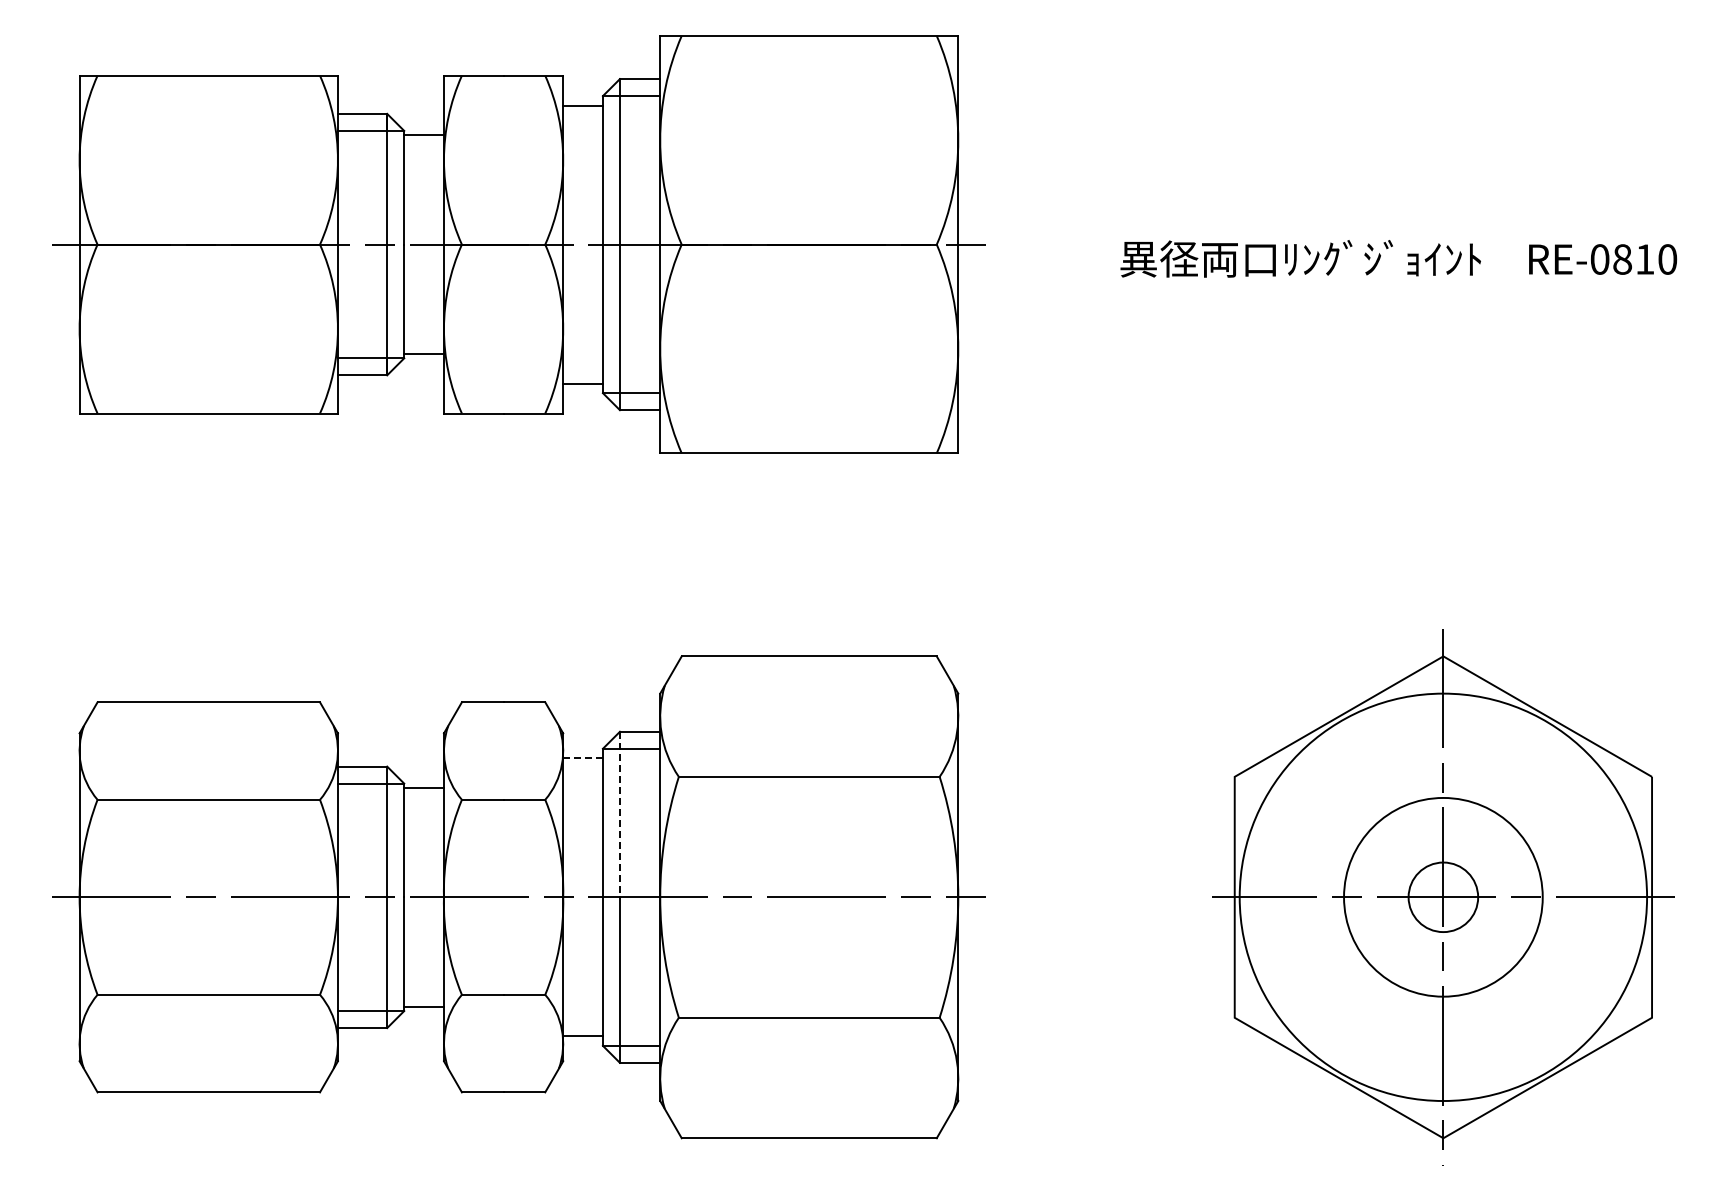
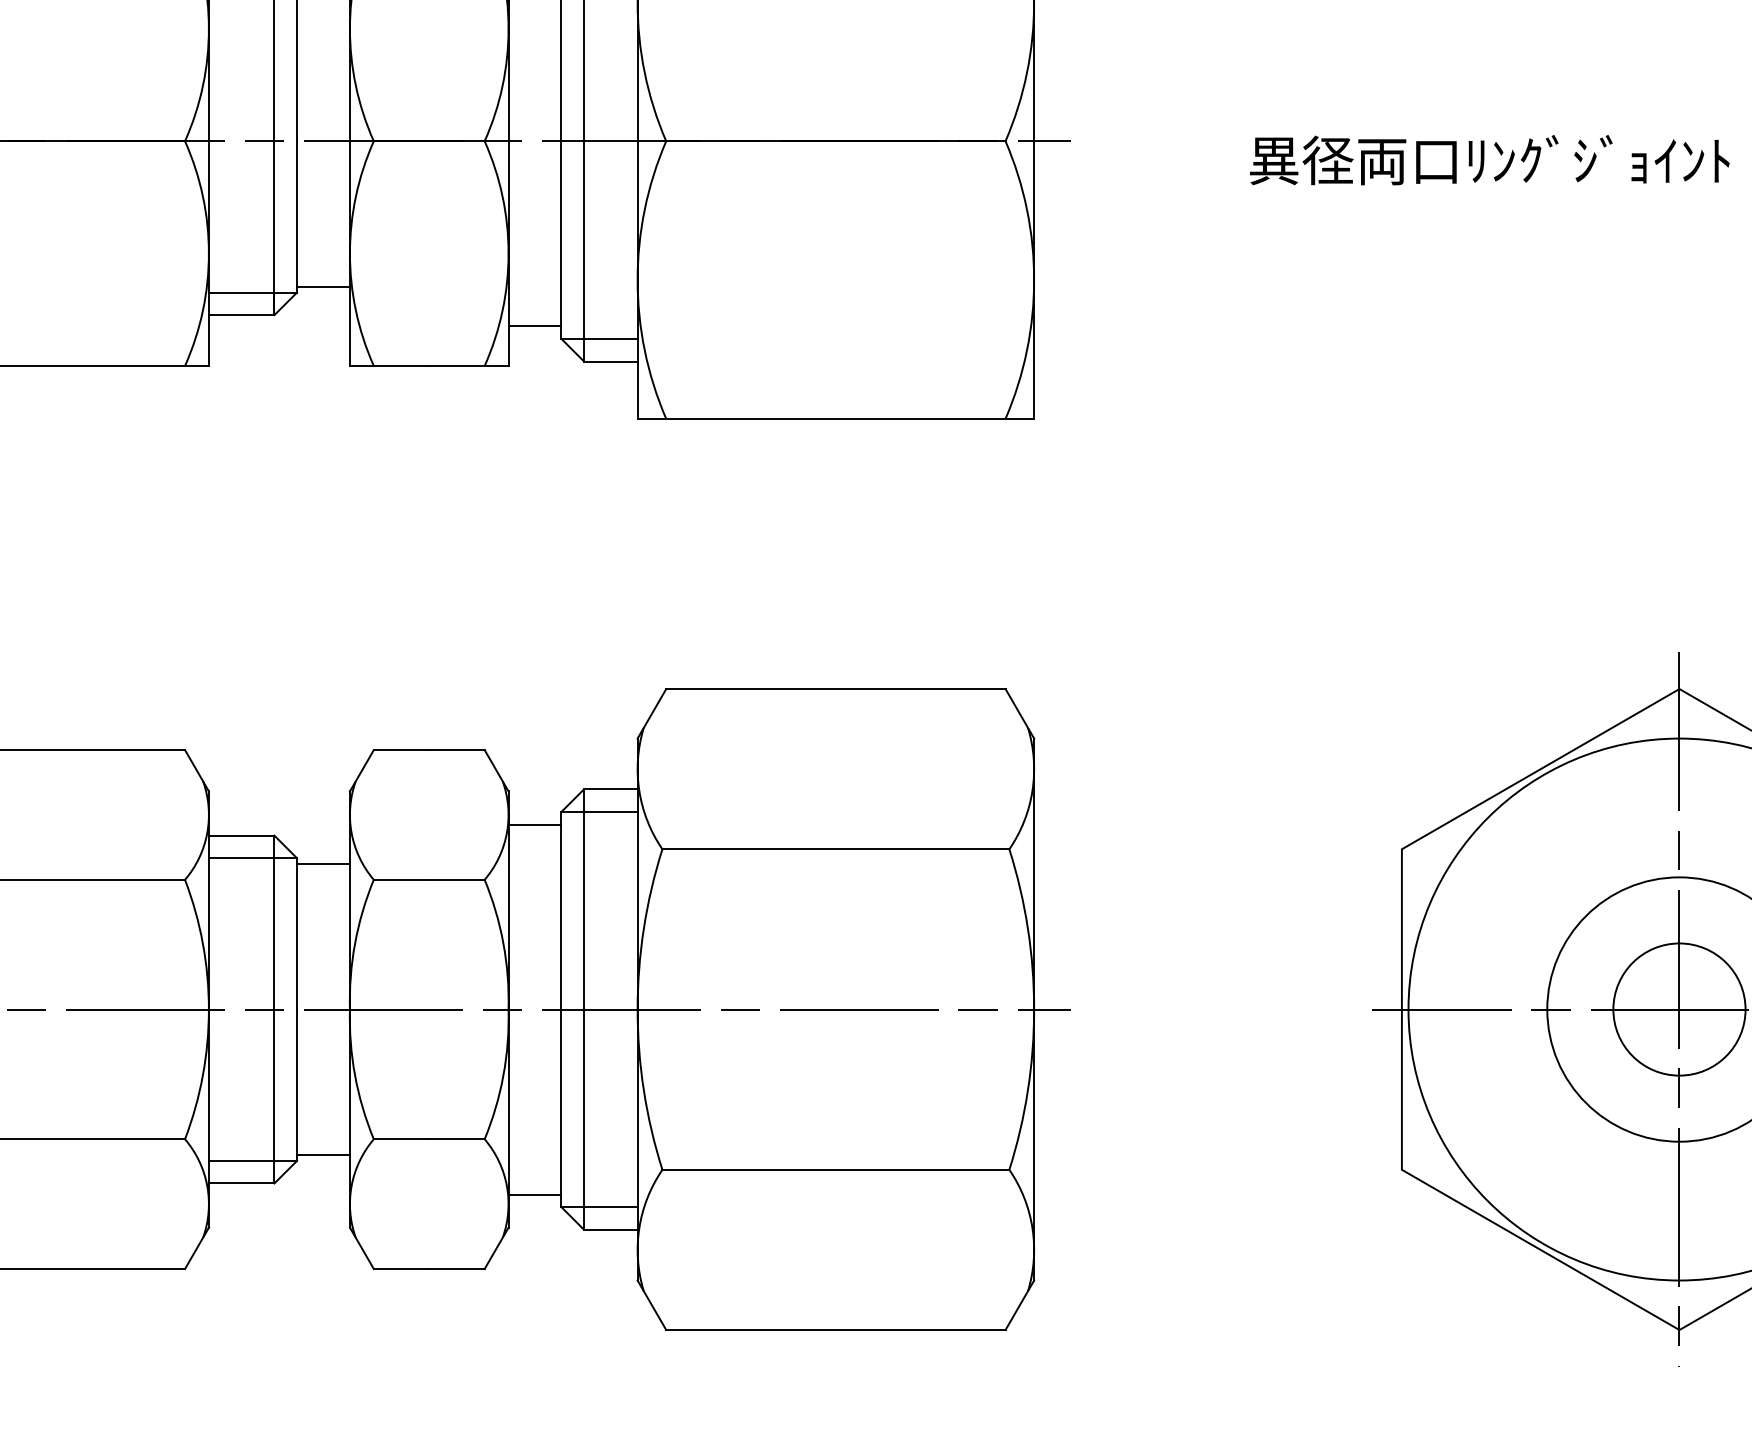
line: (583, 758) -> (535, 824), dashed -> solid
line: (619, 814) -> (583, 899), dashed -> solid
circle: (1443, 897) -> (1679, 1009), size x1.43

